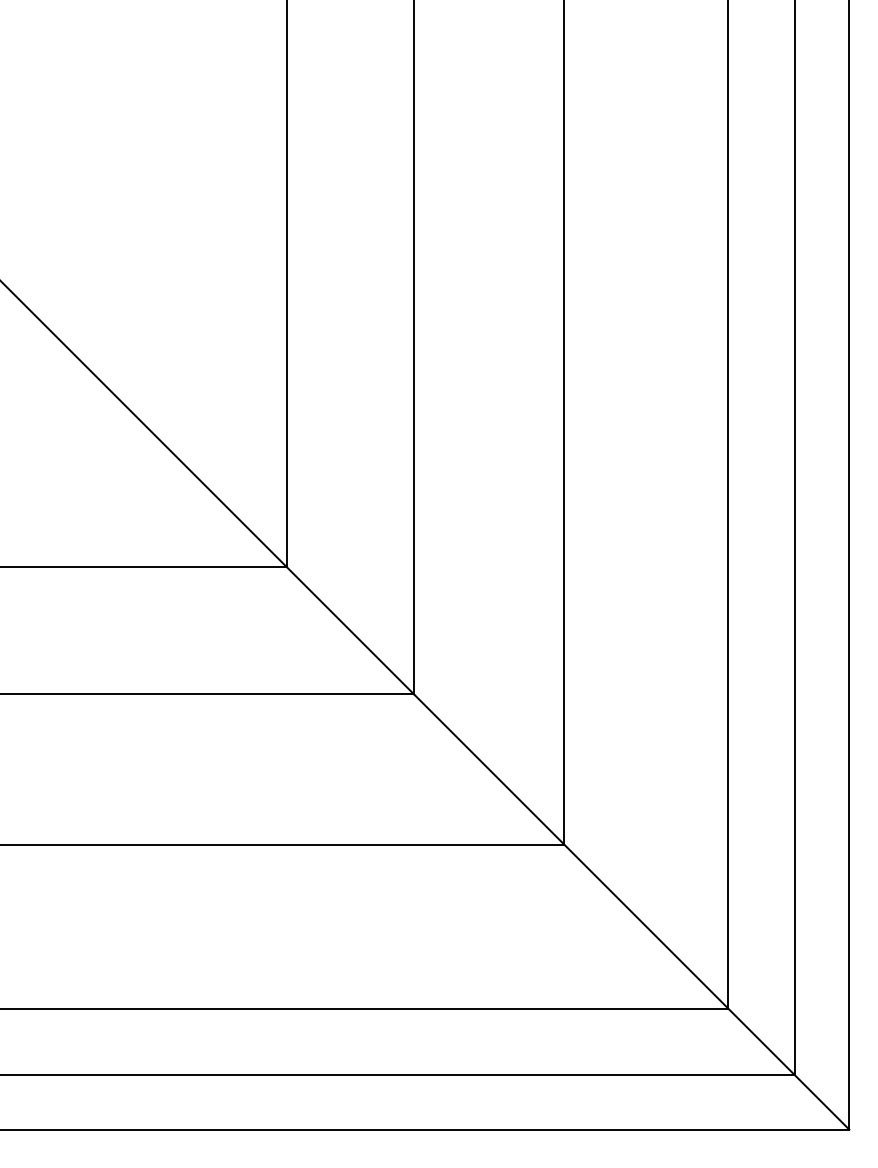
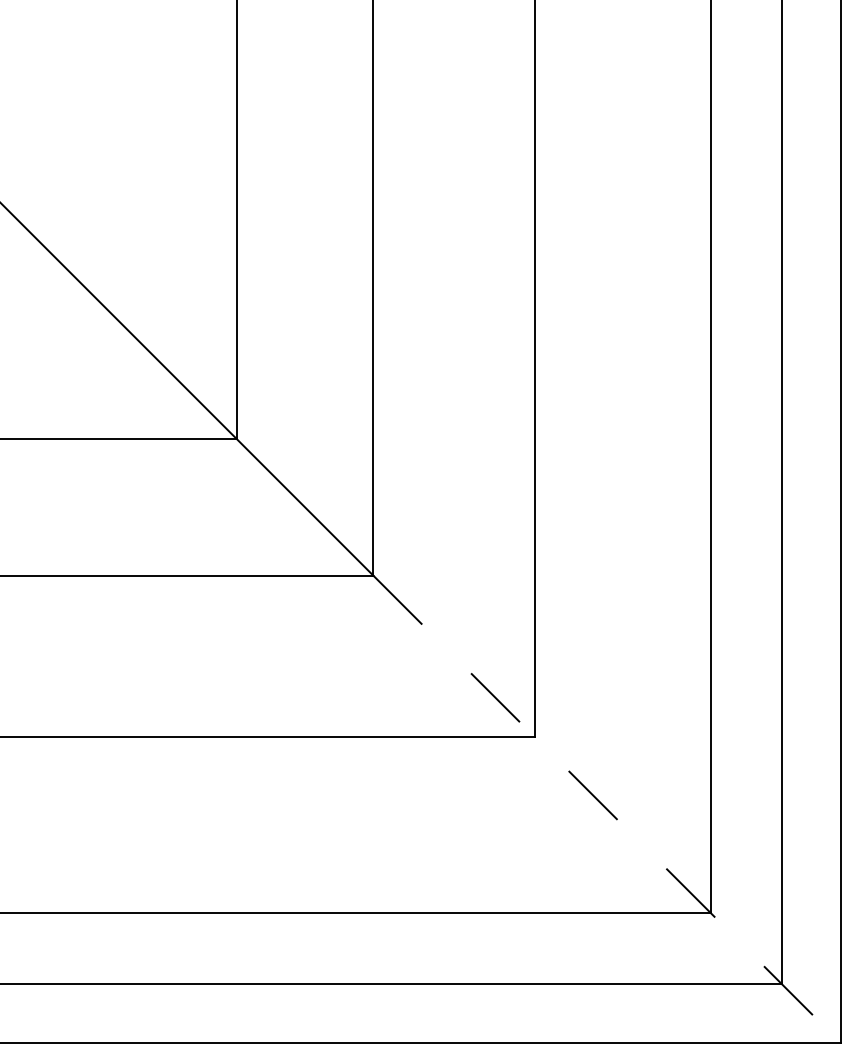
line: (631, 912) -> (606, 809), solid -> dashed

